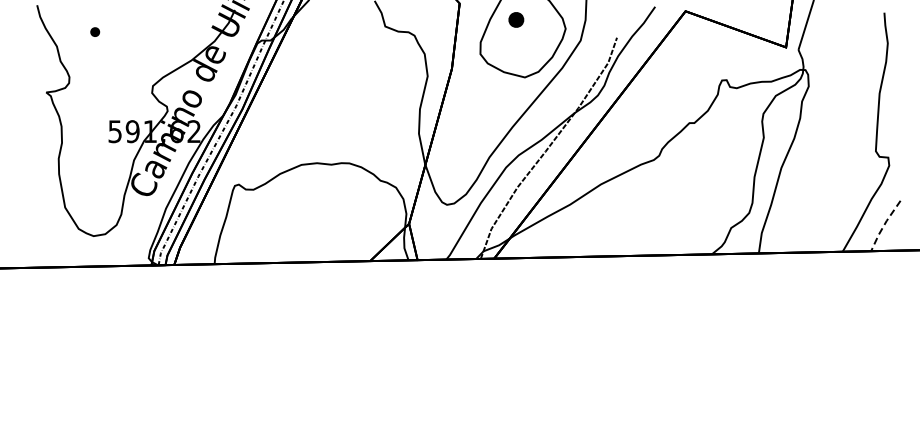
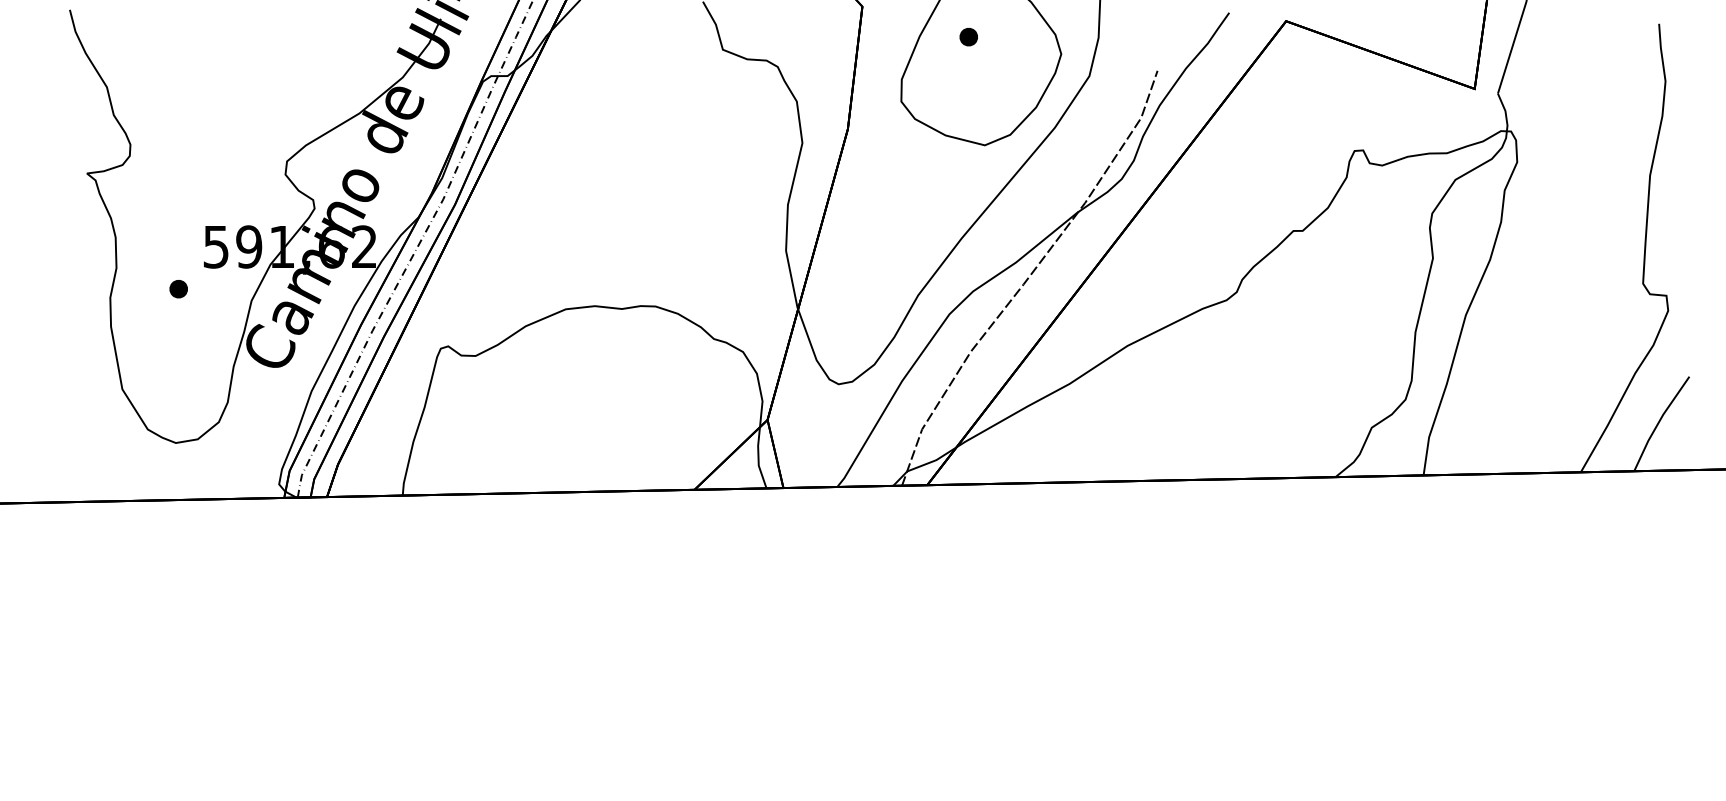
part: (516, 19) -> (968, 36), size x0.62
part: (95, 31) -> (179, 287), moved
line: (884, 225) -> (1659, 423), dashed -> solid

